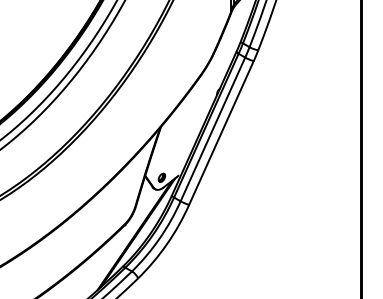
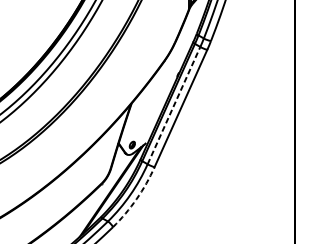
line: (212, 129) -> (173, 105), solid -> dashed
arc: (167, 244) -> (136, 199), solid -> dashed

